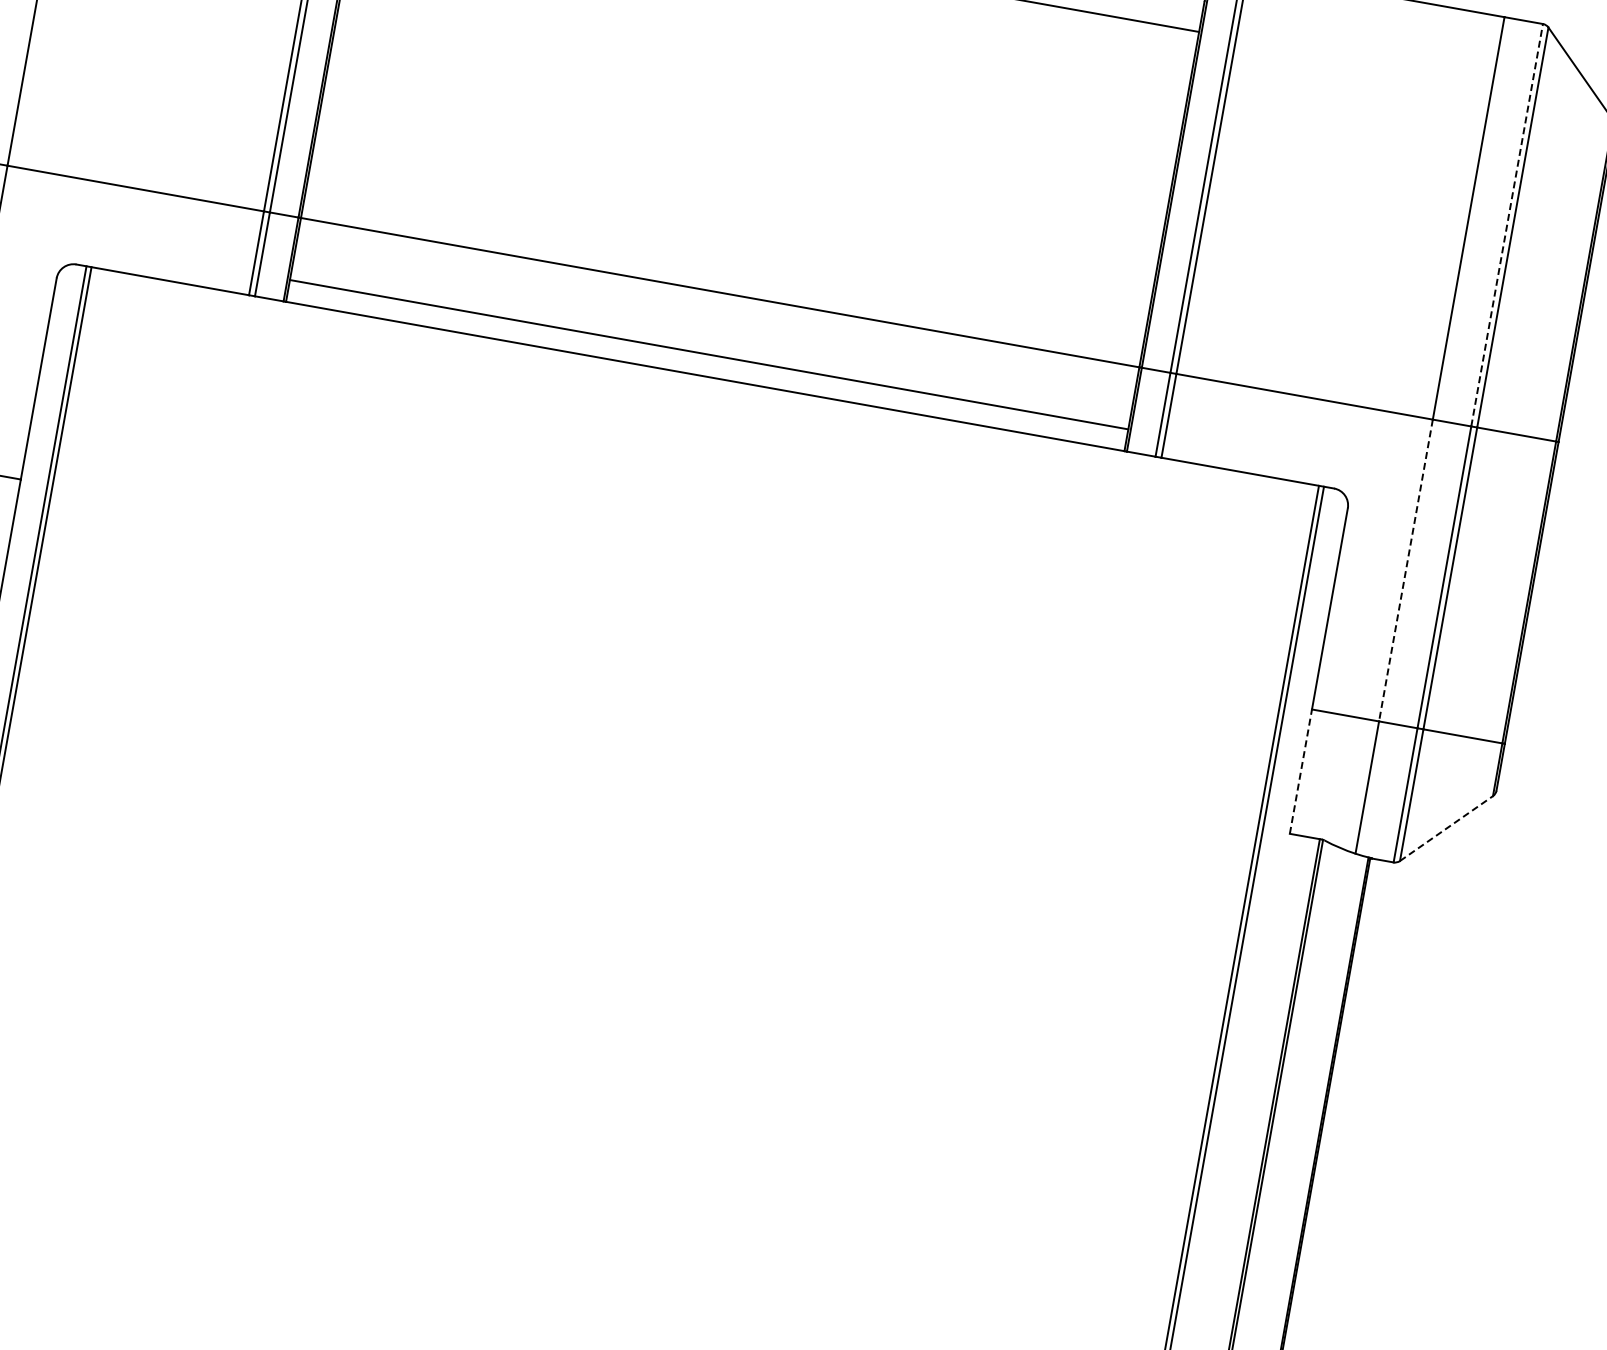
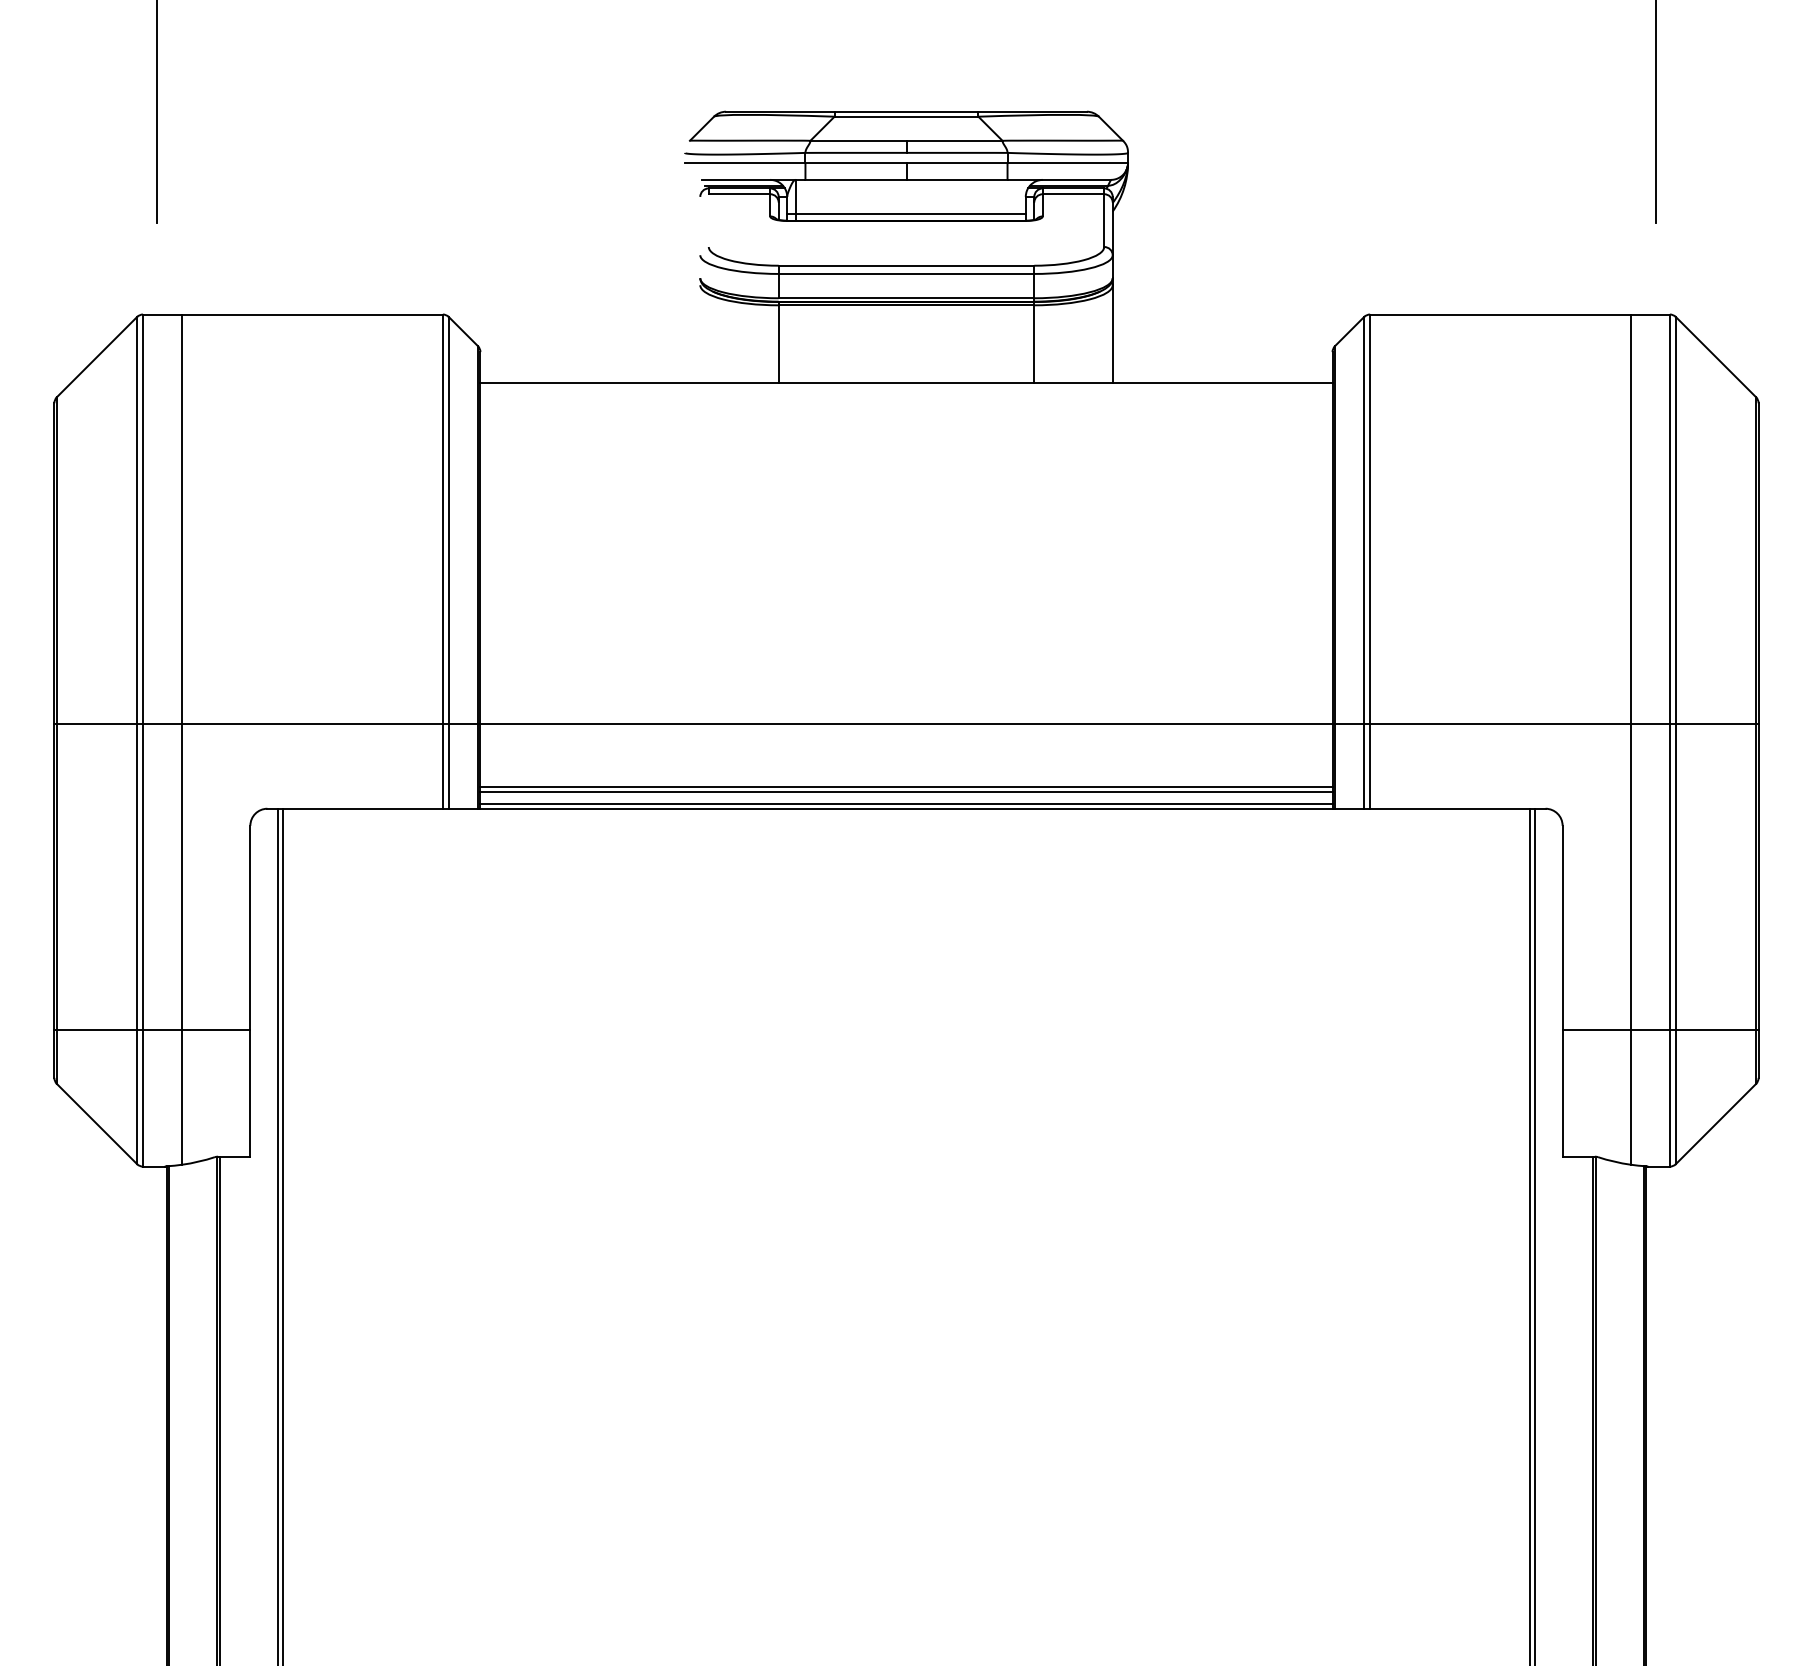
line: (1506, 225) -> (1669, 519), dashed -> solid
line: (708, 359) -> (906, 791), added
line: (706, 371) -> (906, 803), added
line: (1405, 571) -> (1630, 877), dashed -> solid
line: (1300, 771) -> (1562, 1093), dashed -> solid
line: (1446, 829) -> (1716, 1124), dashed -> solid

